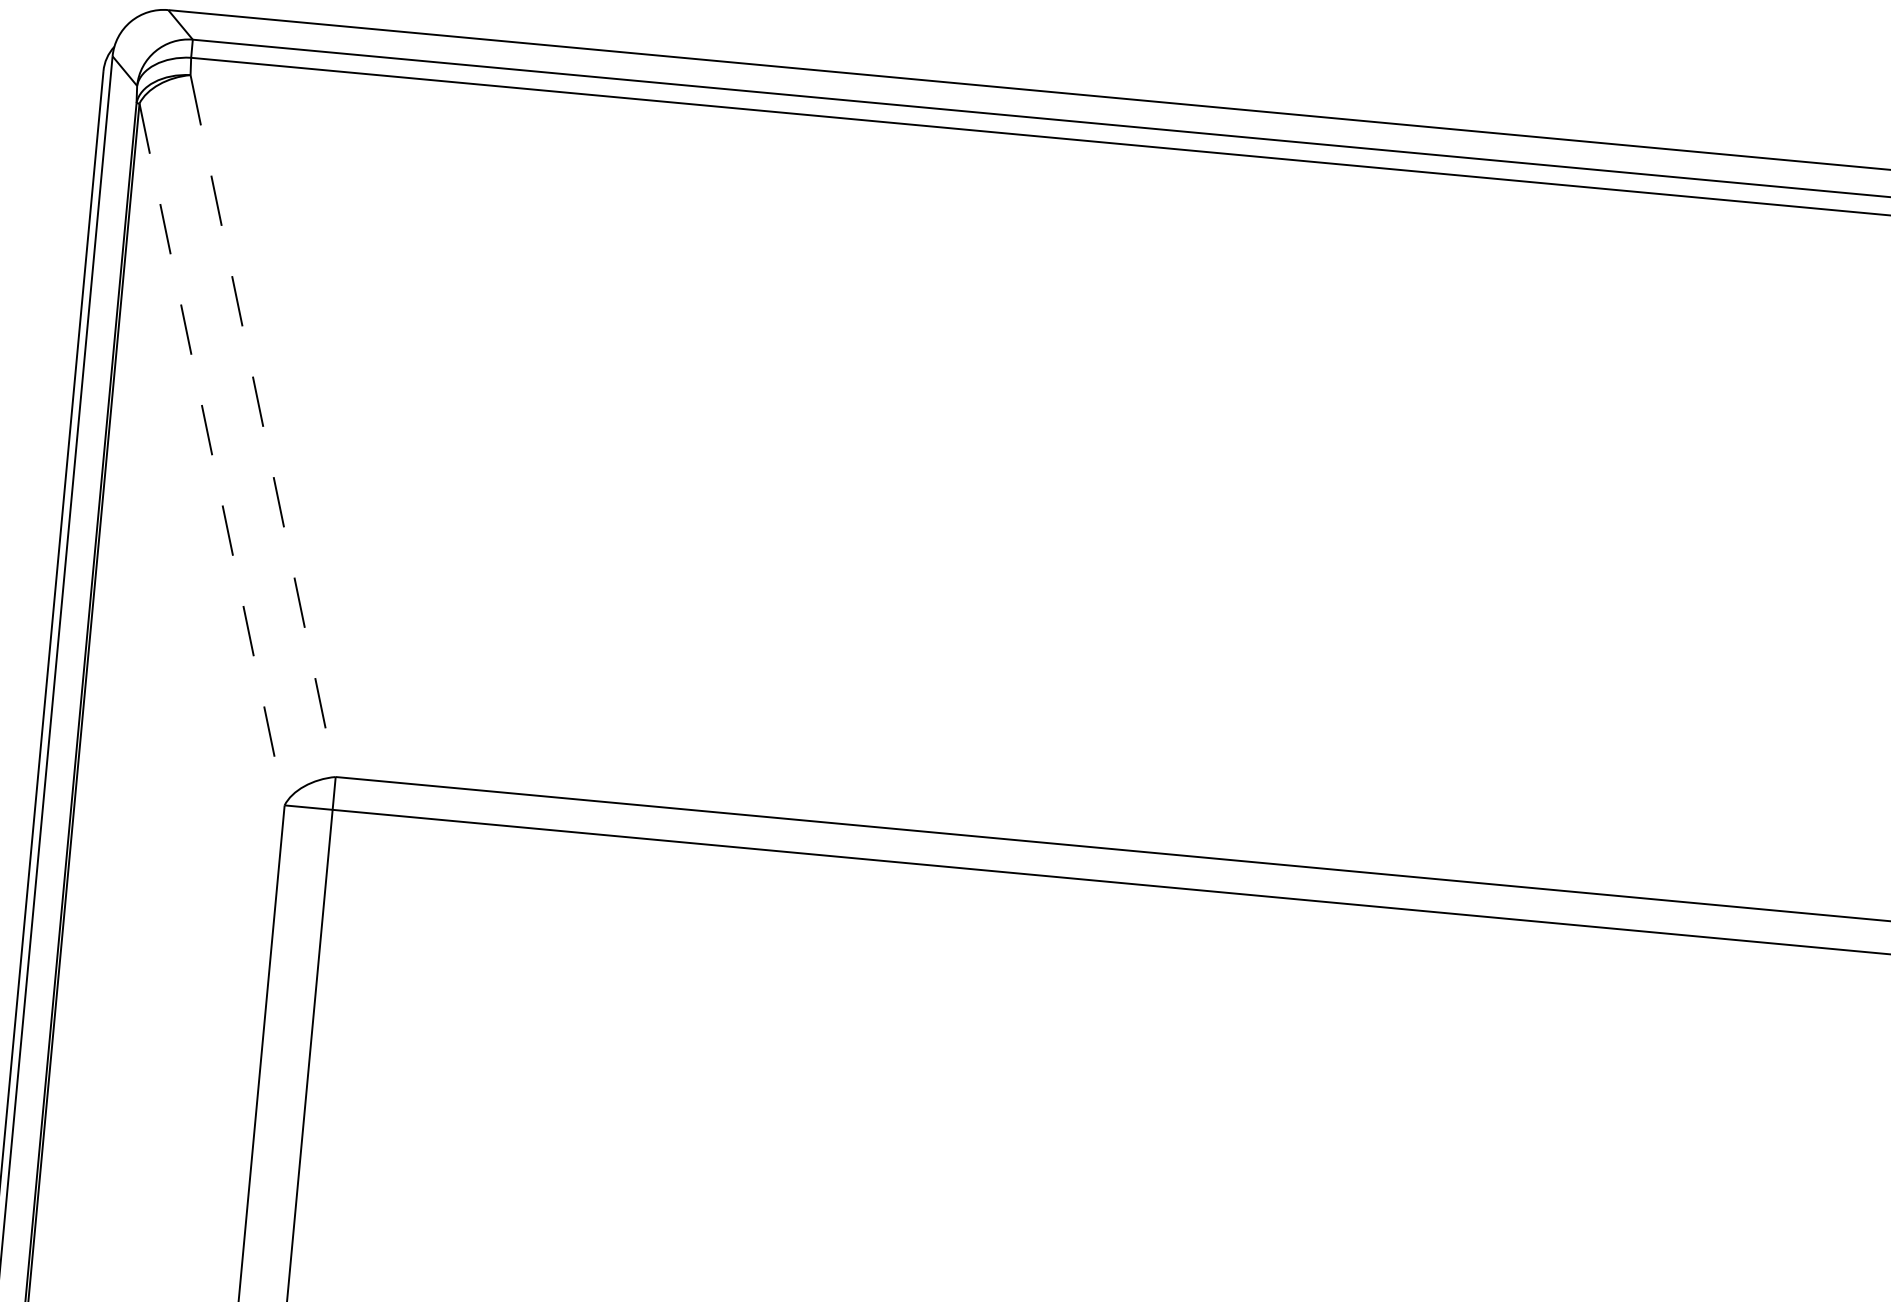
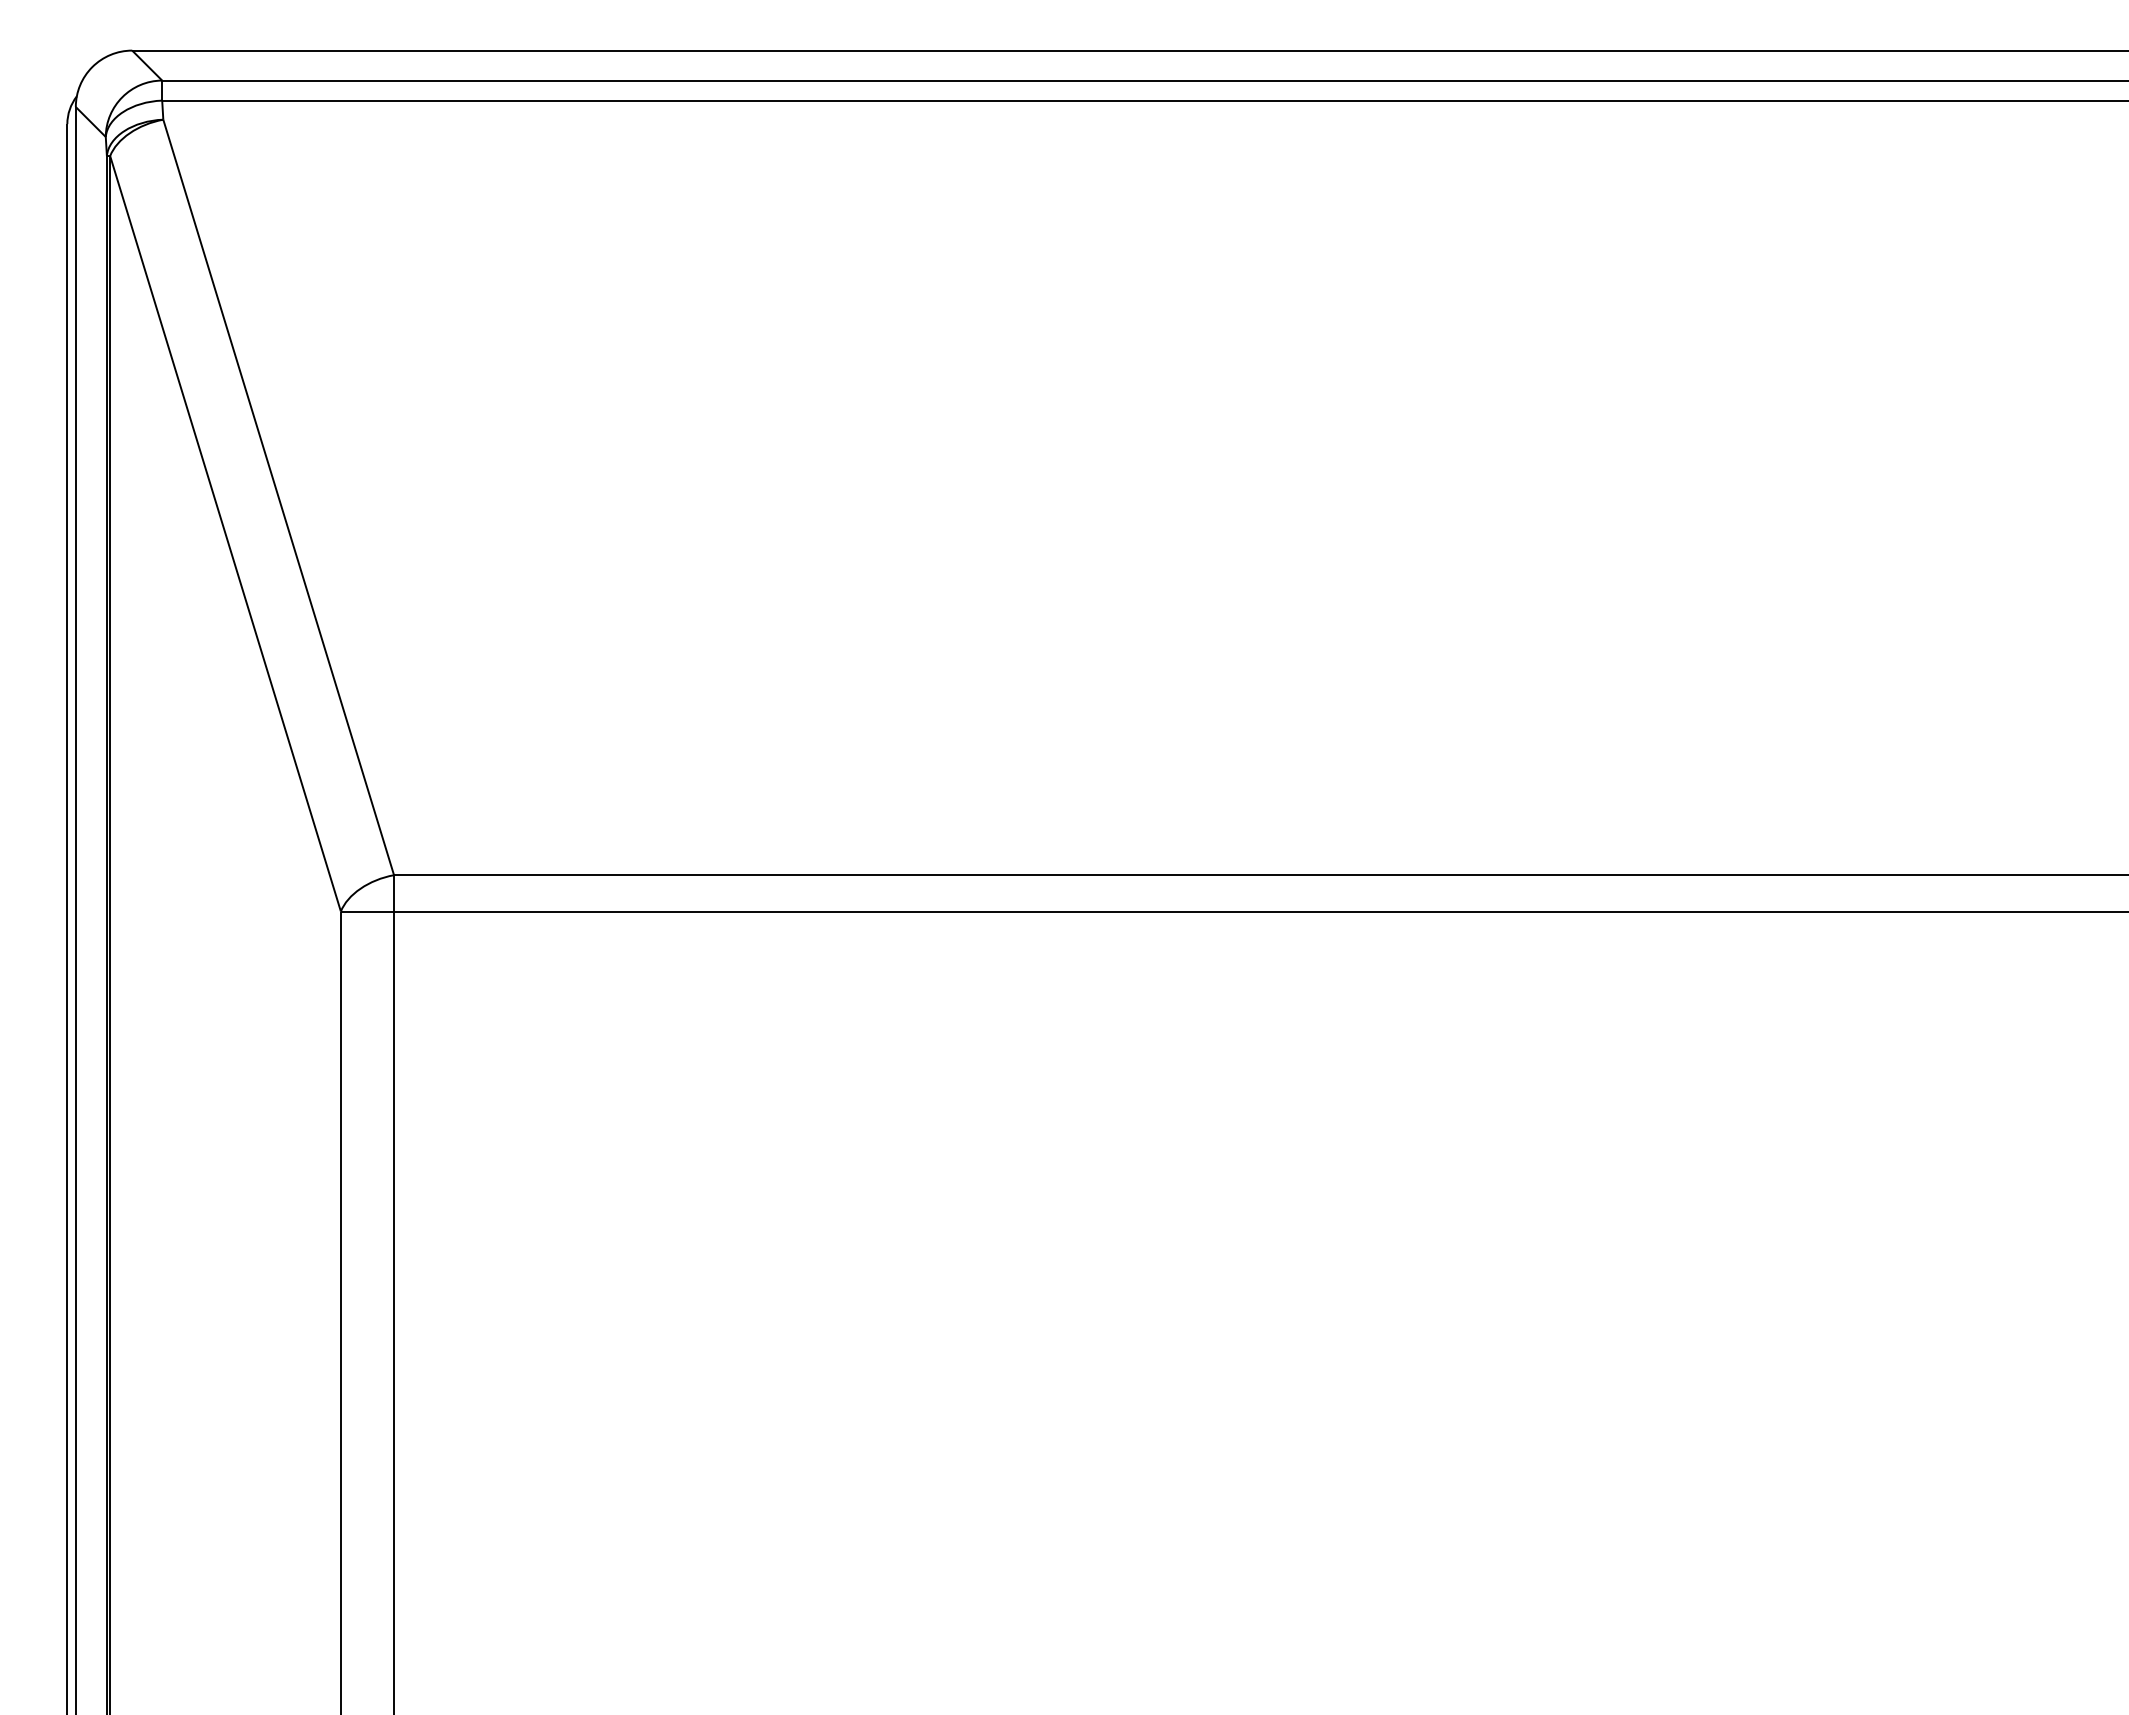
line: (262, 426) -> (278, 497), dashed -> solid
line: (212, 454) -> (225, 533), dashed -> solid

